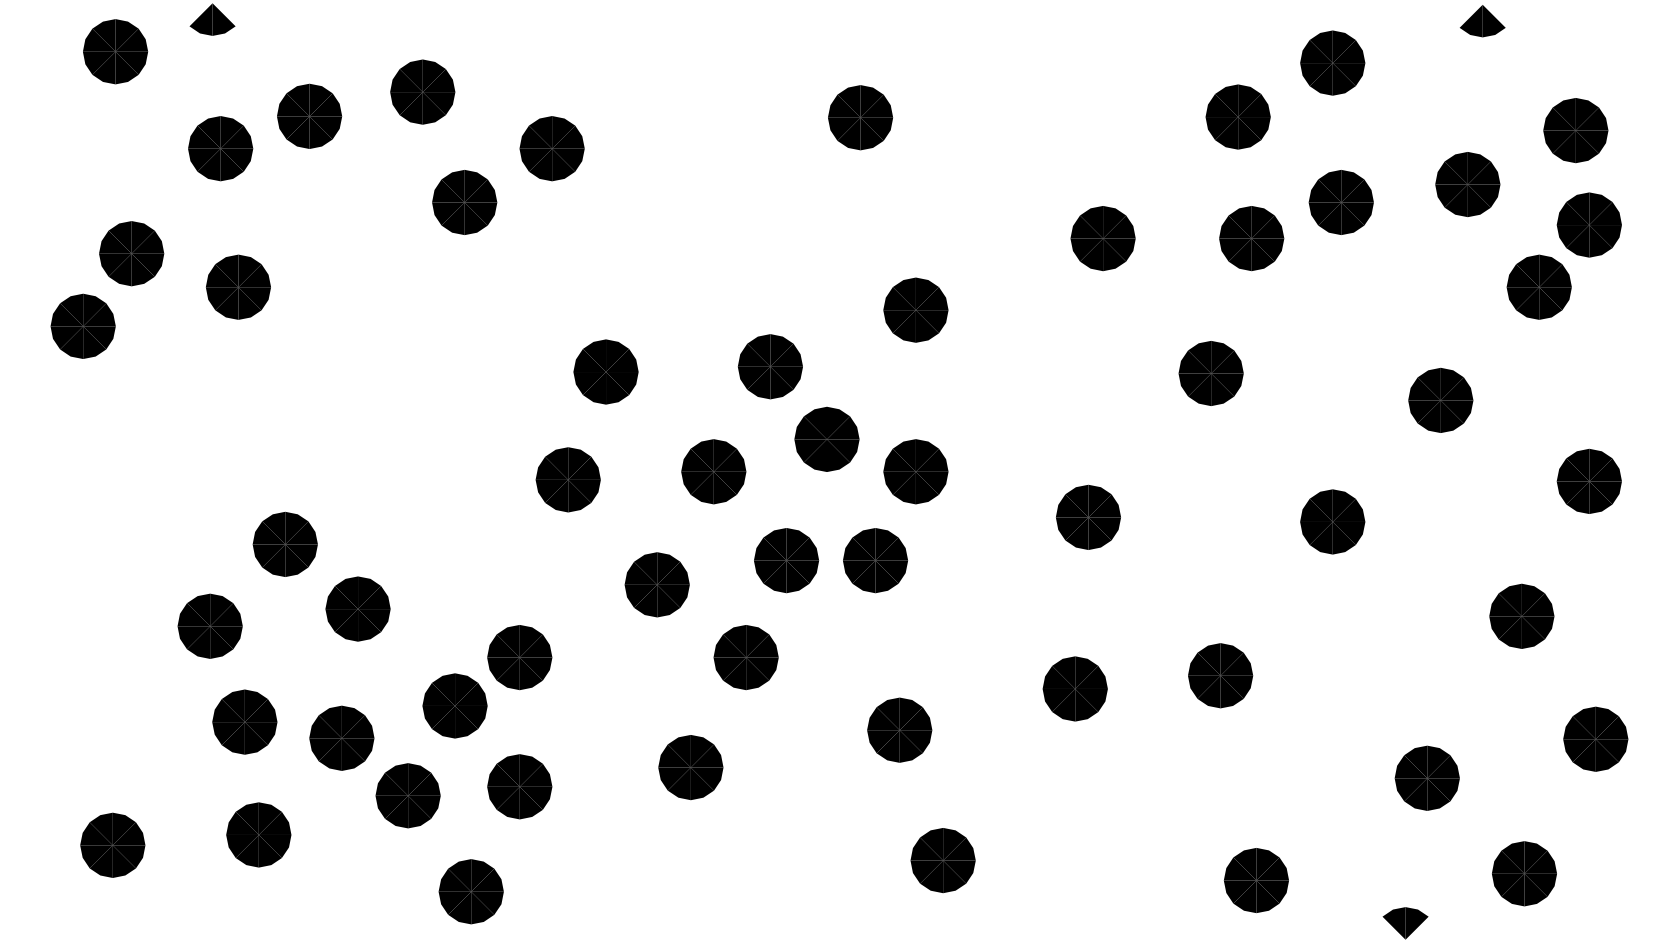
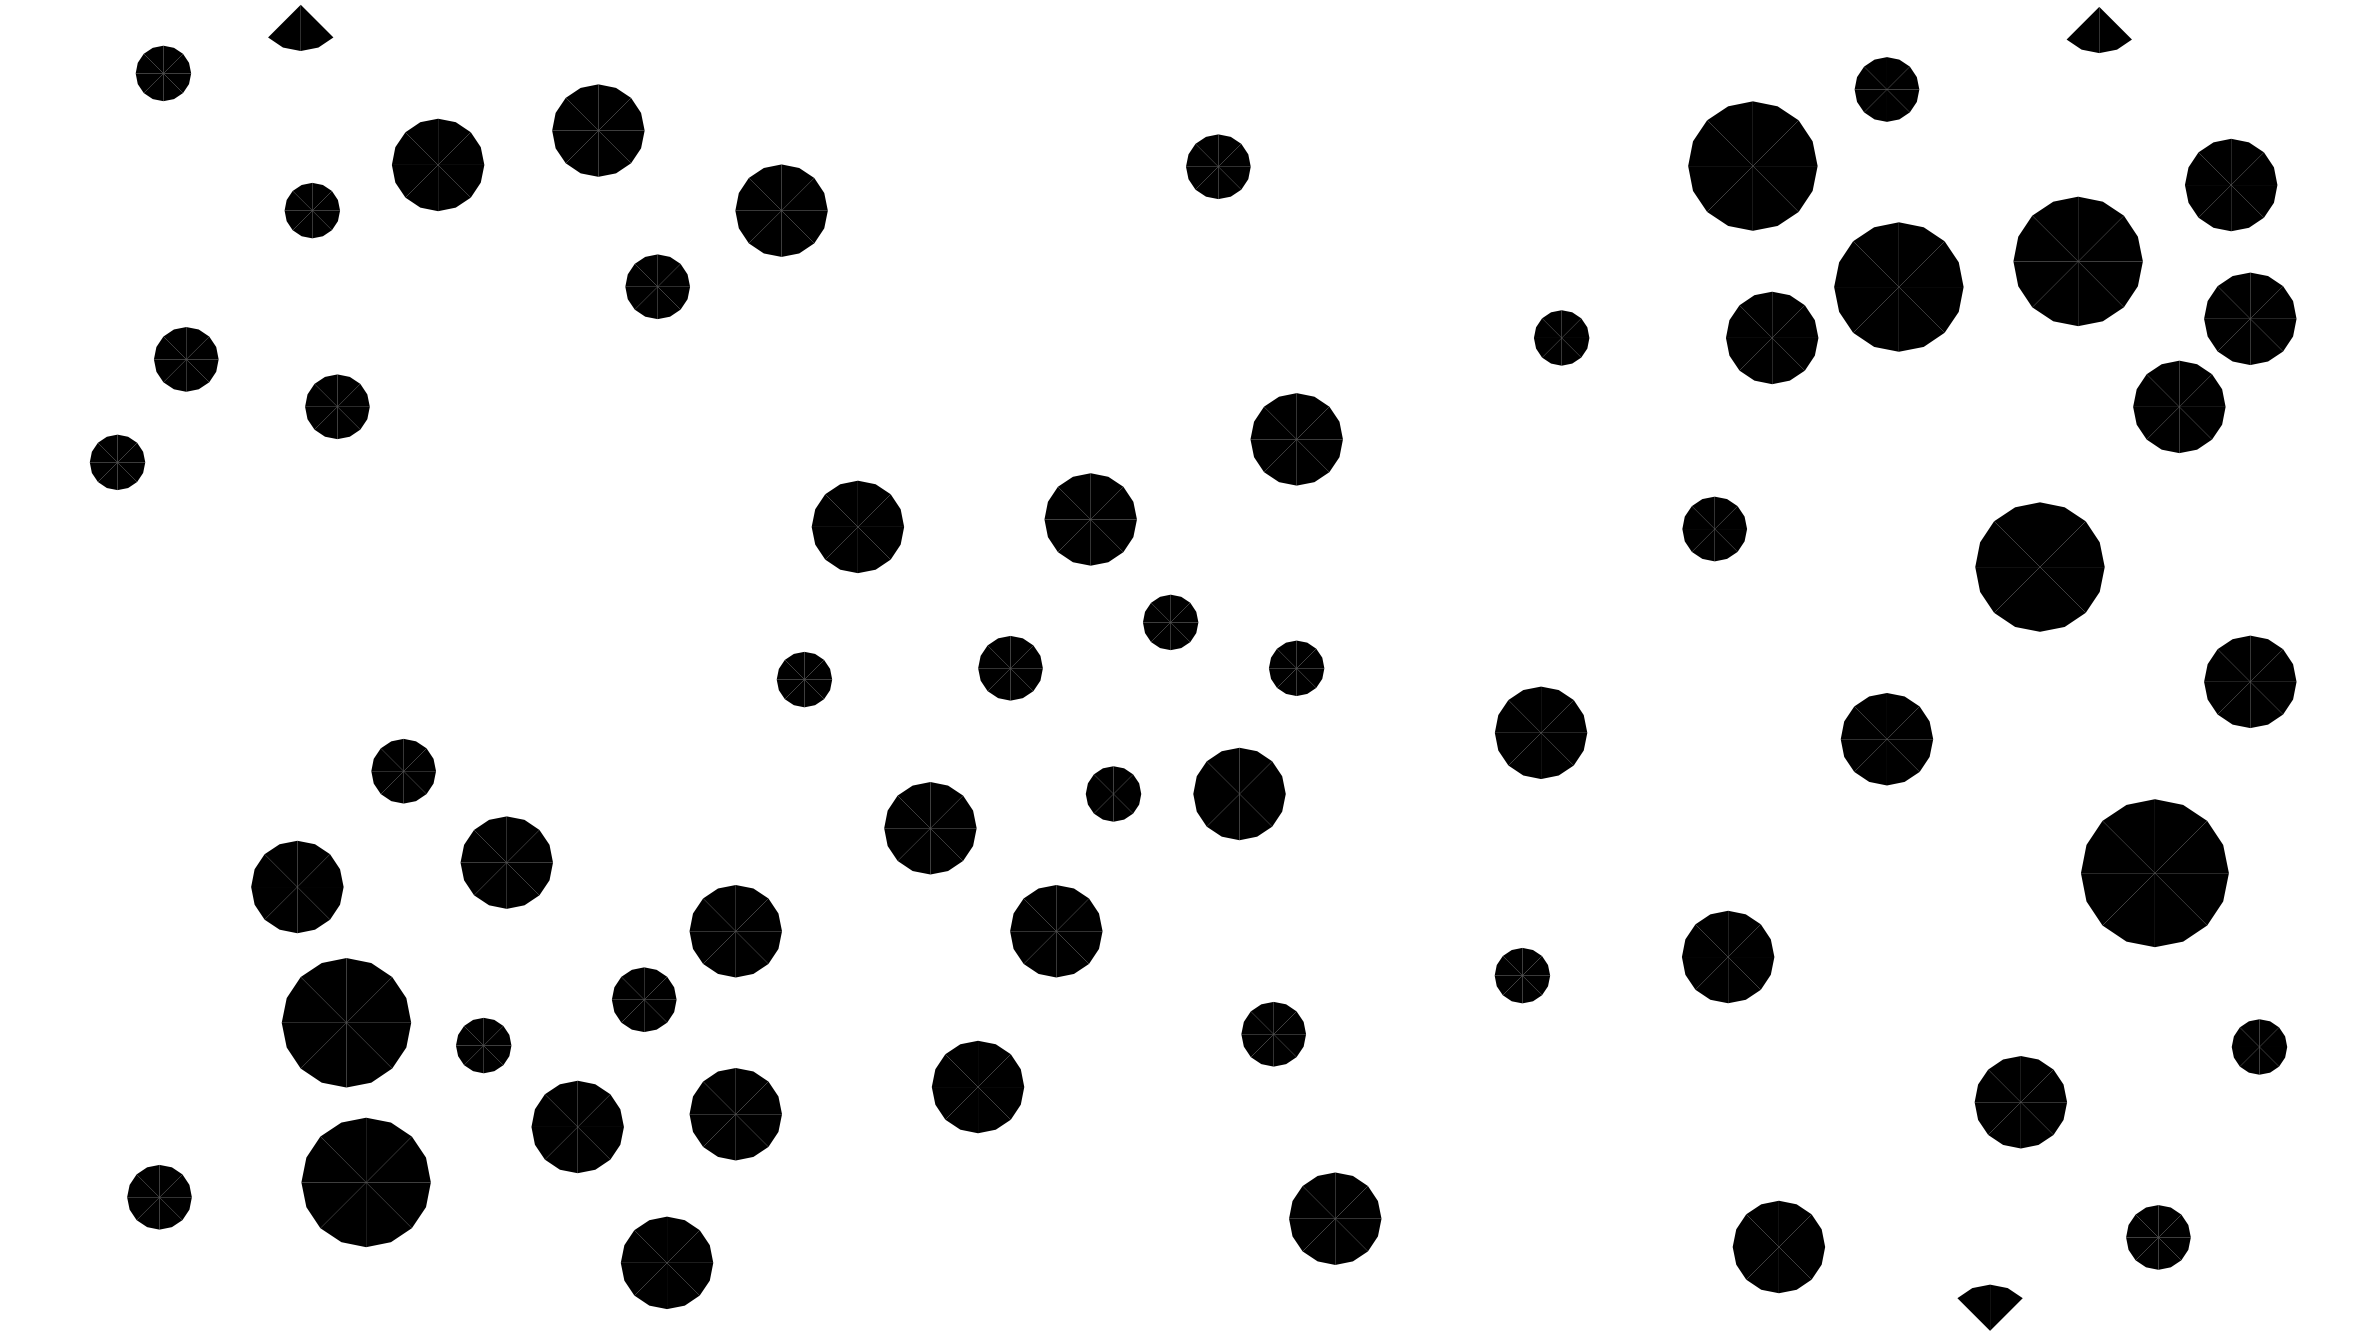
part: (115, 51) -> (163, 73), size x0.6
part: (1332, 63) -> (1886, 89), size x0.7
part: (1238, 116) -> (1753, 165), size x1.4
part: (860, 117) -> (1218, 166), size x0.7
part: (220, 148) -> (312, 210), size x0.6
part: (1468, 184) -> (2078, 261), size x1.4
part: (464, 202) -> (657, 286), size x0.7
part: (1341, 202) -> (1899, 286), size x1.4
part: (1102, 238) -> (1561, 337), size x0.6
part: (131, 253) -> (186, 359), size x0.7
part: (238, 286) -> (337, 406), size x0.7
part: (83, 326) -> (117, 462), size x0.6
part: (1210, 373) -> (1714, 528), size x0.7
part: (1440, 400) -> (2039, 567), size x1.4
part: (826, 439) -> (1170, 622), size x0.6
part: (713, 472) -> (1010, 668), size x0.7
part: (915, 472) -> (1296, 668), size x0.6
part: (568, 479) -> (804, 679), size x0.6
part: (285, 544) -> (403, 771), size x0.7
part: (786, 560) -> (1113, 793), size x0.6
part: (1521, 616) -> (2154, 872), size x1.6
part: (1075, 688) -> (1522, 975), size x0.6
part: (455, 705) -> (644, 999), size x0.7
part: (244, 721) -> (346, 1022), size x1.4
part: (899, 730) -> (1273, 1034), size x0.7
part: (341, 738) -> (483, 1045), size x0.6
part: (1595, 738) -> (2259, 1046), size x0.6
part: (259, 834) -> (366, 1182), size x1.4
part: (112, 845) -> (159, 1197), size x0.7
part: (1524, 873) -> (2158, 1237), size x0.7

